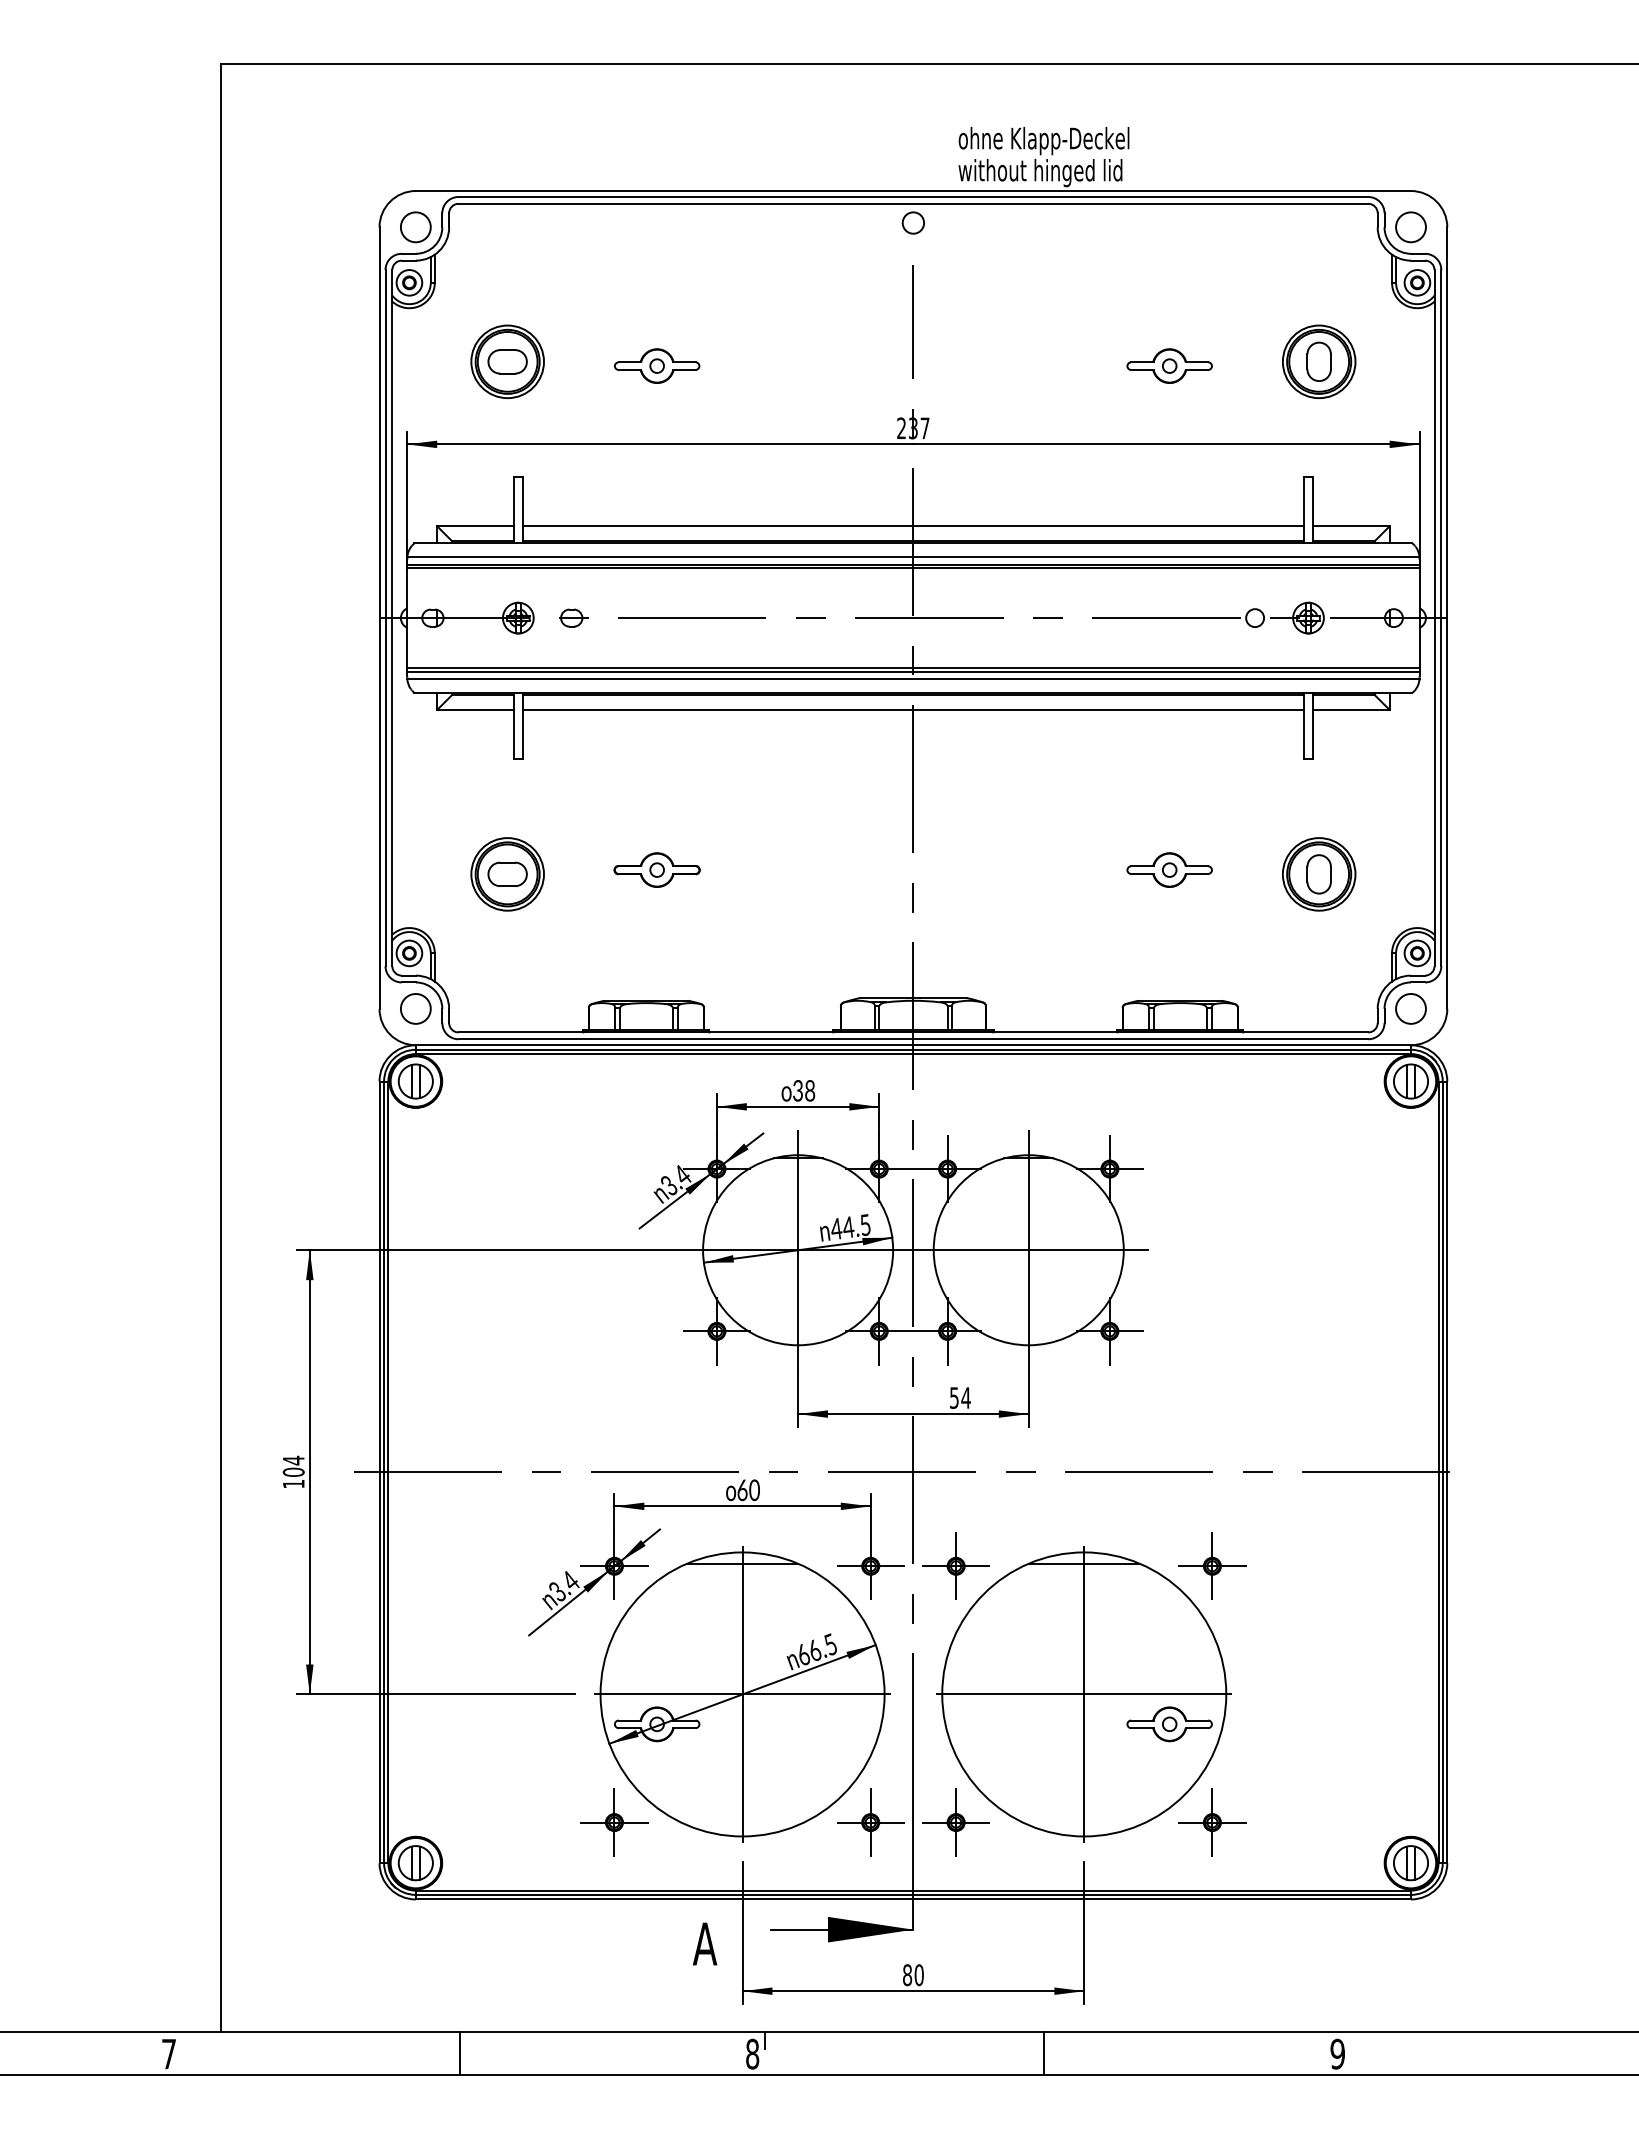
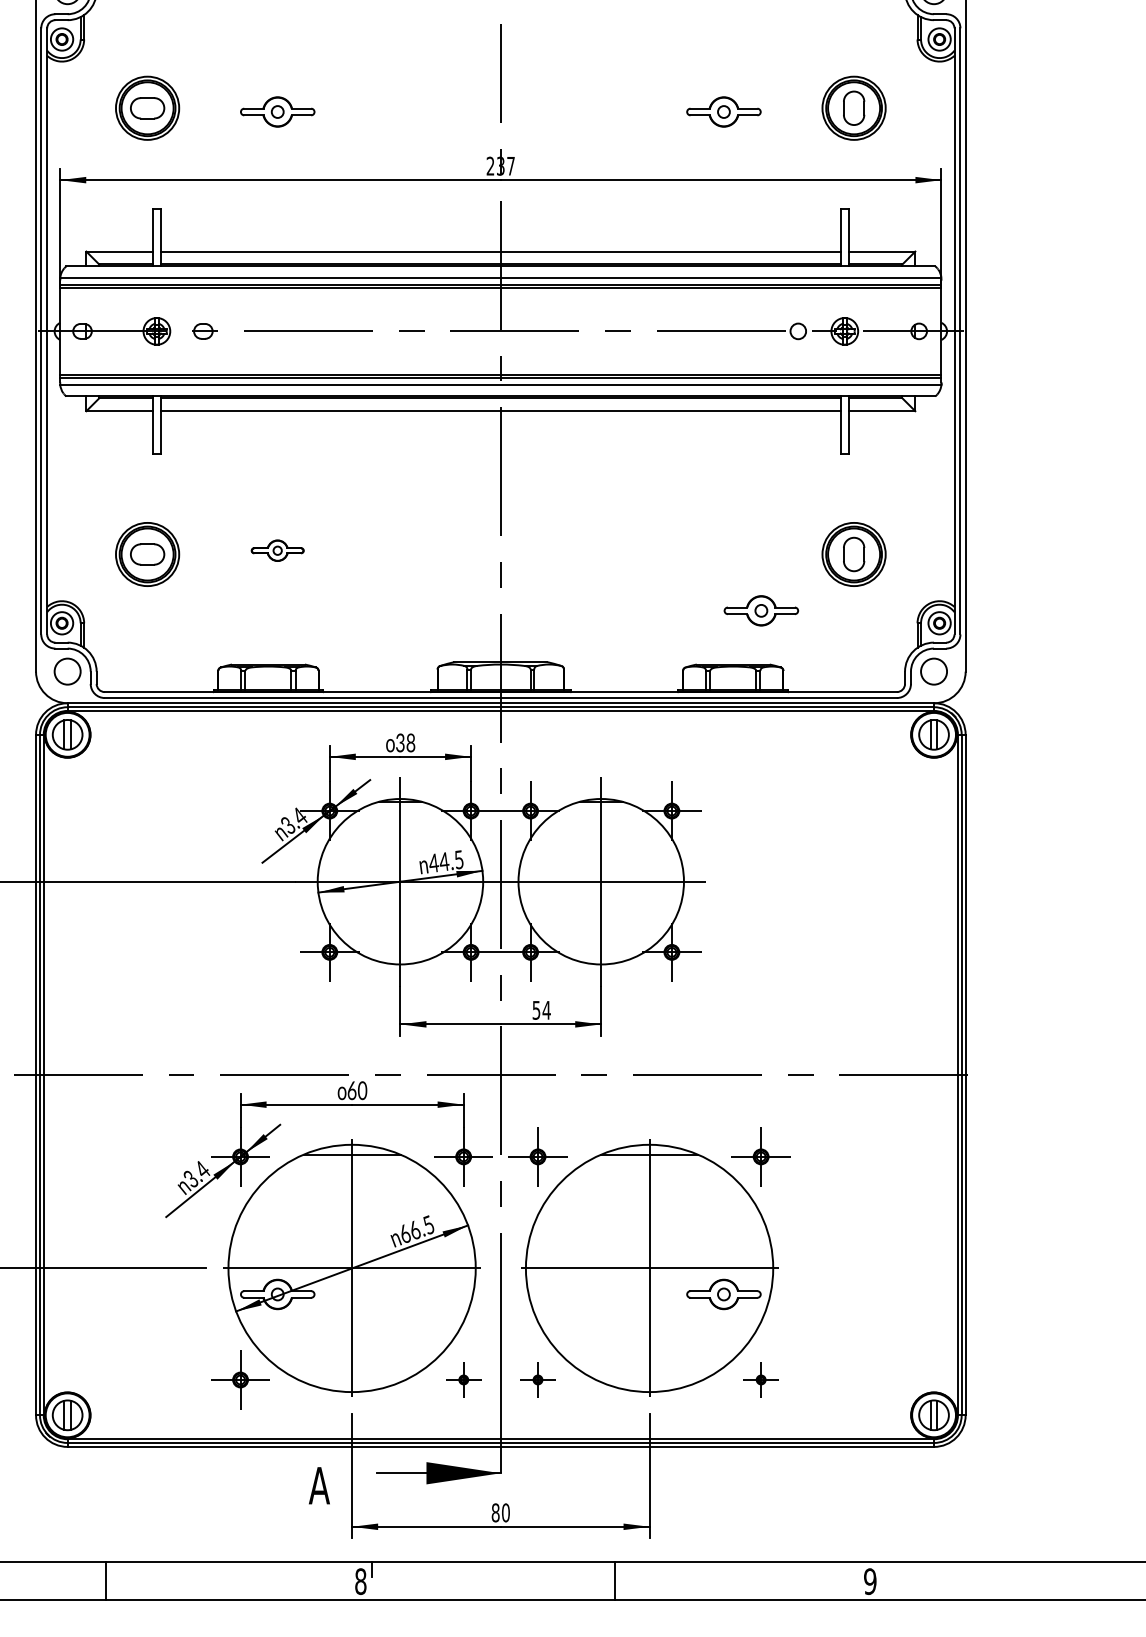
part: (656, 869) -> (277, 550), size x0.7
part: (1169, 869) -> (761, 610), moved
part: (870, 1822) -> (463, 1379), size x0.6
part: (955, 1822) -> (537, 1379), size x0.6
part: (1212, 1822) -> (761, 1379), size x0.6

